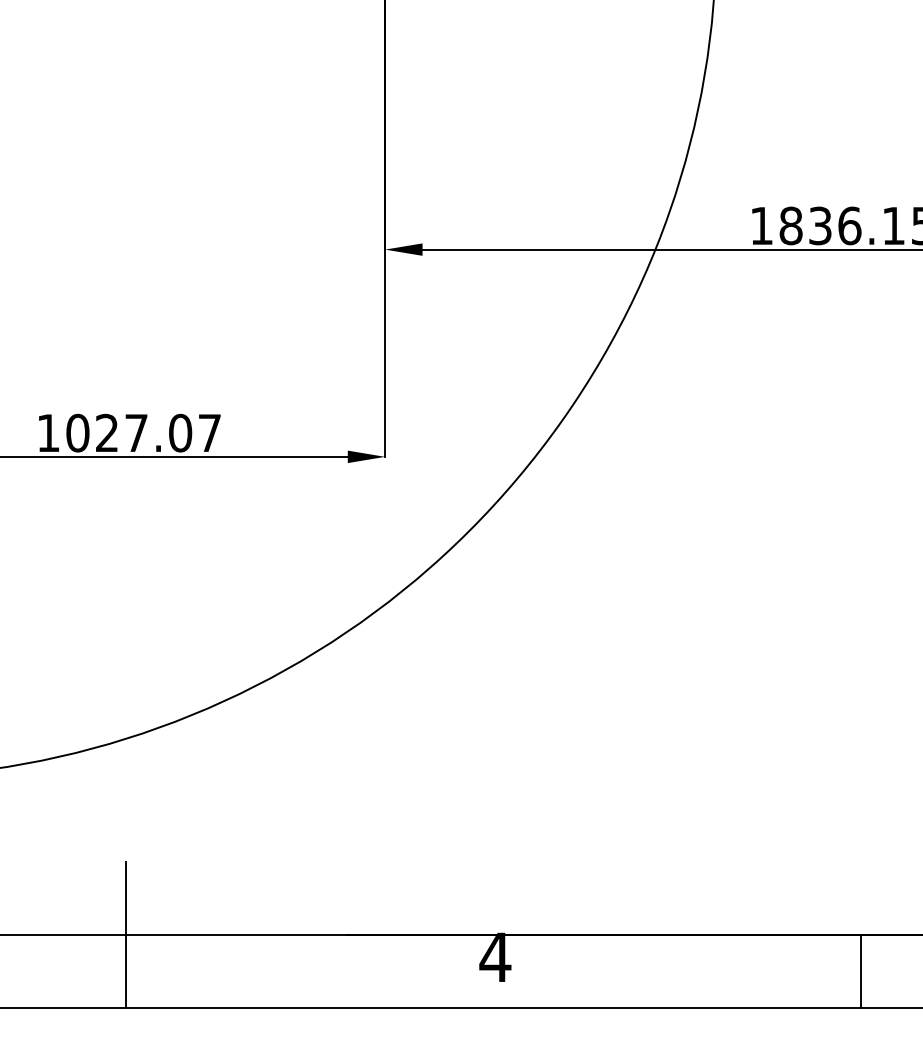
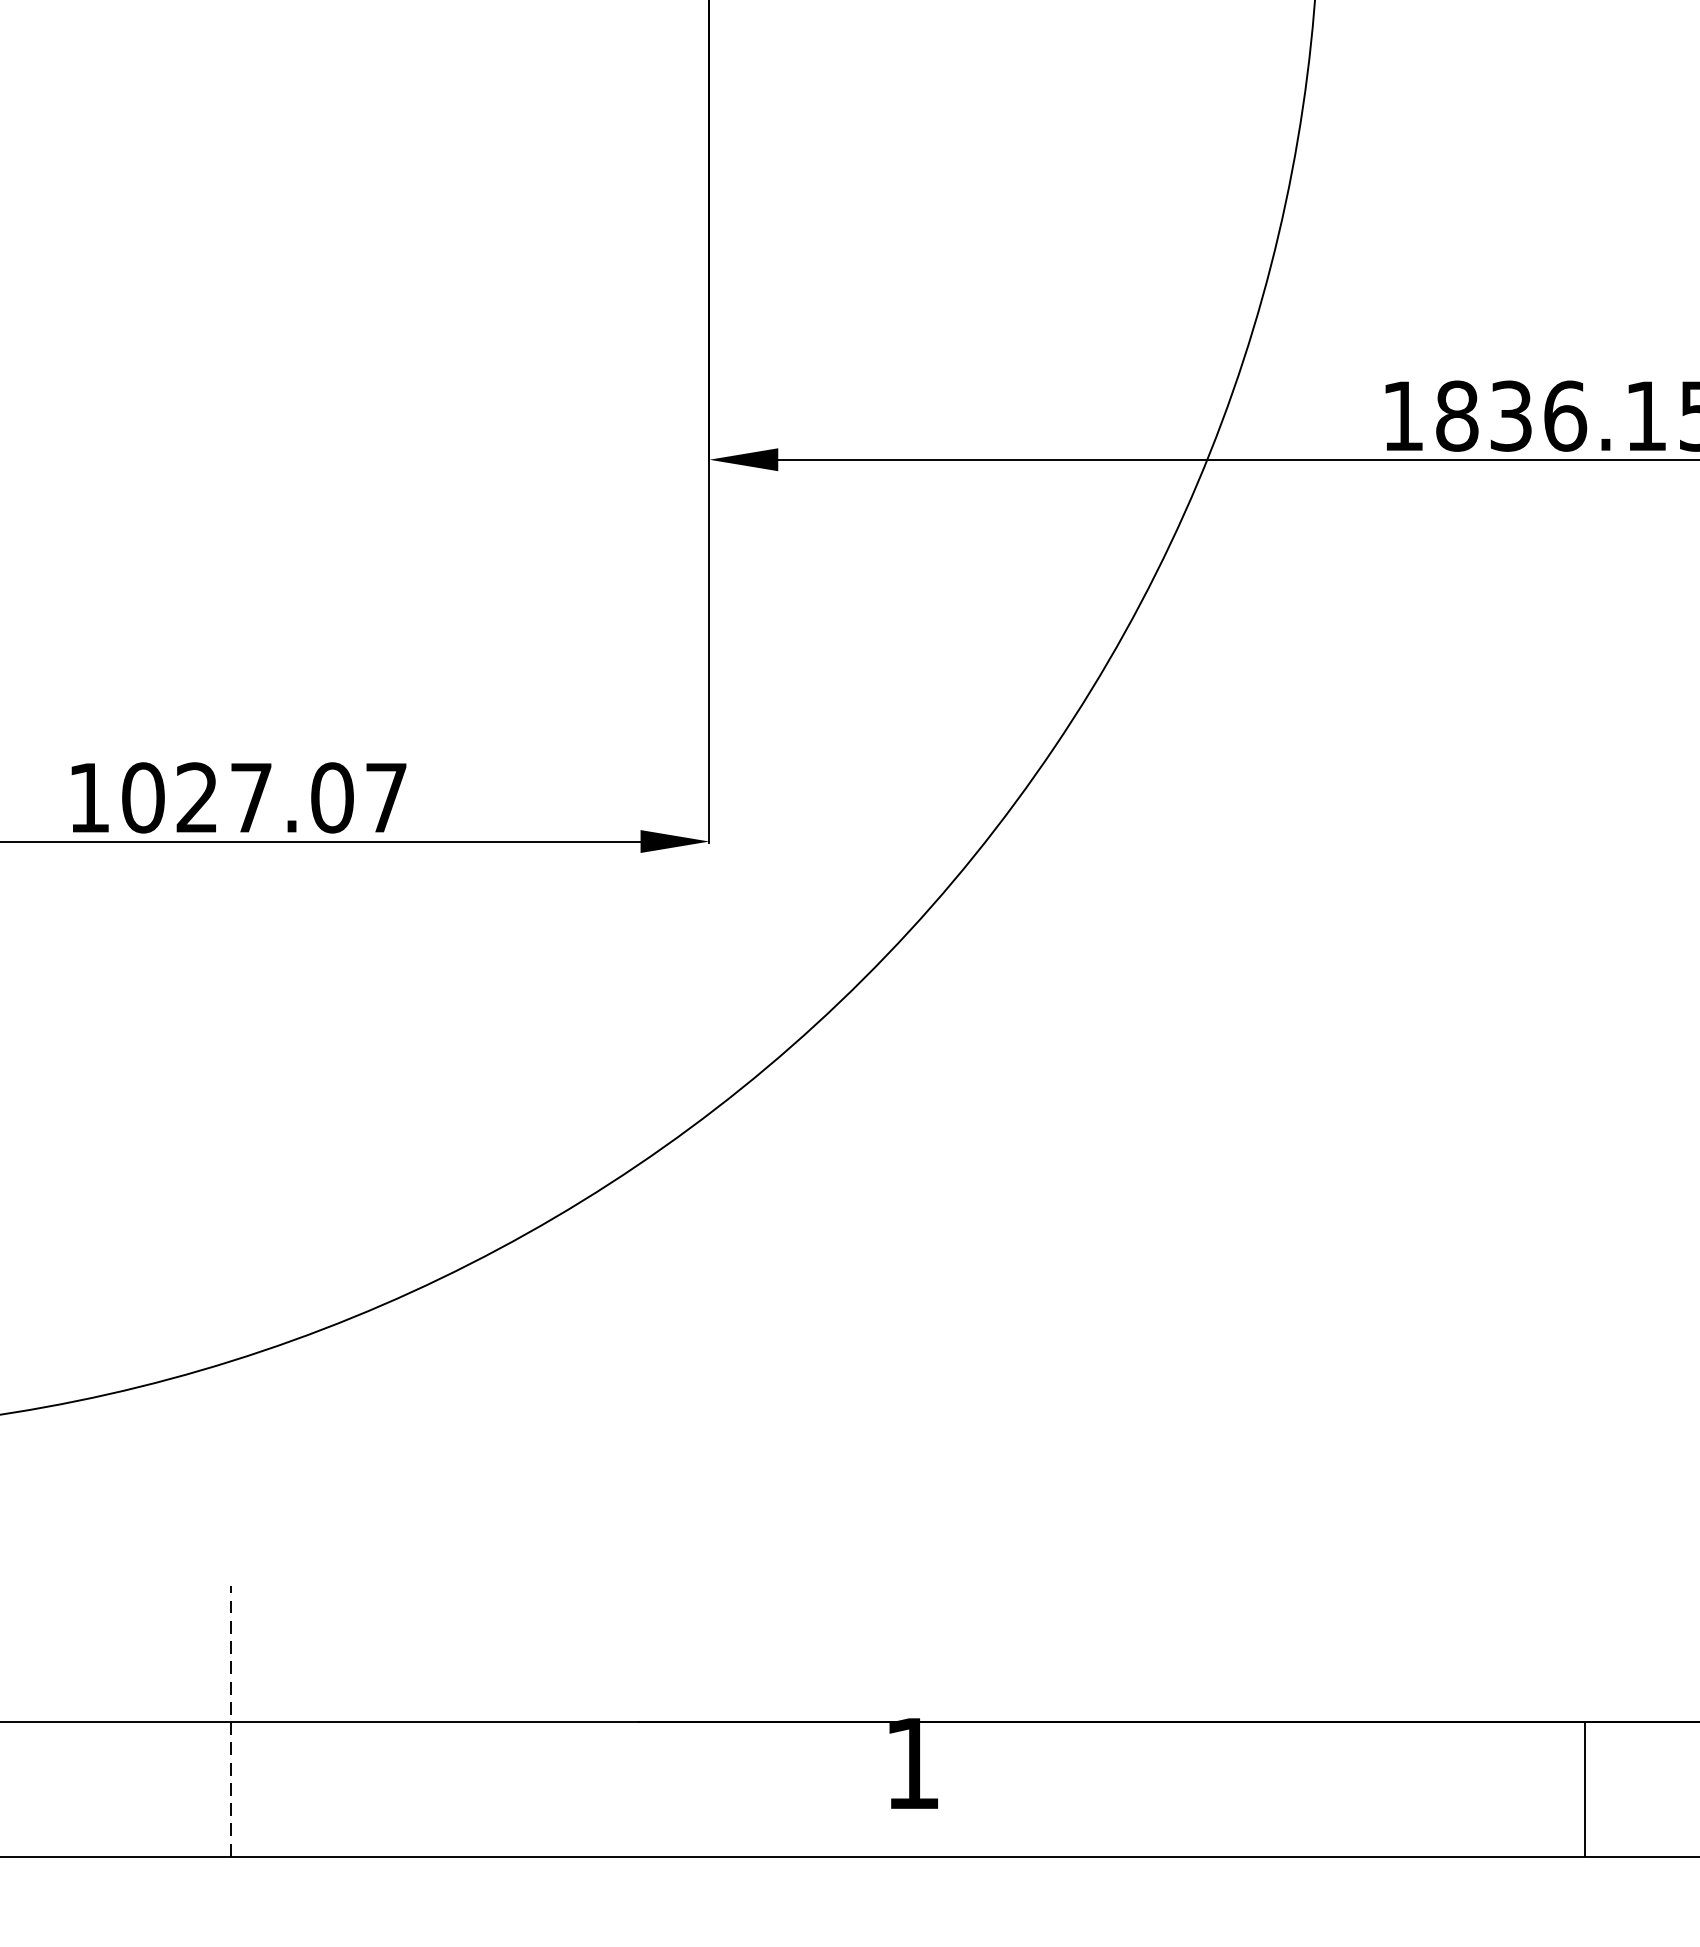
line: (125, 934) -> (231, 1721), solid -> dashed
text: (495, 956) -> (912, 1761), 4 -> 1

